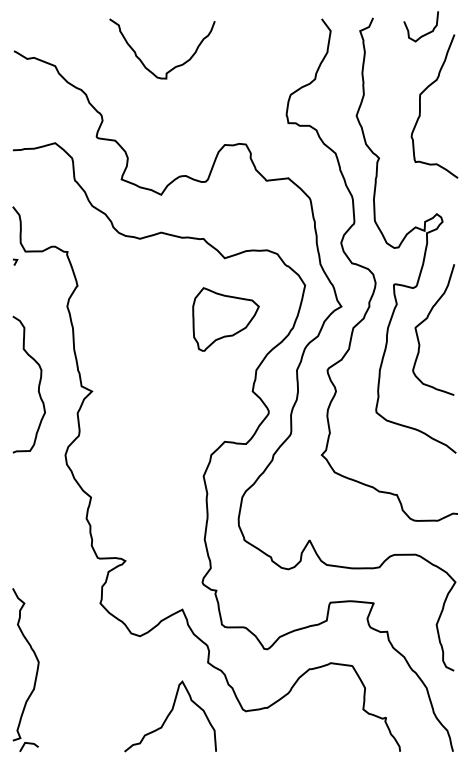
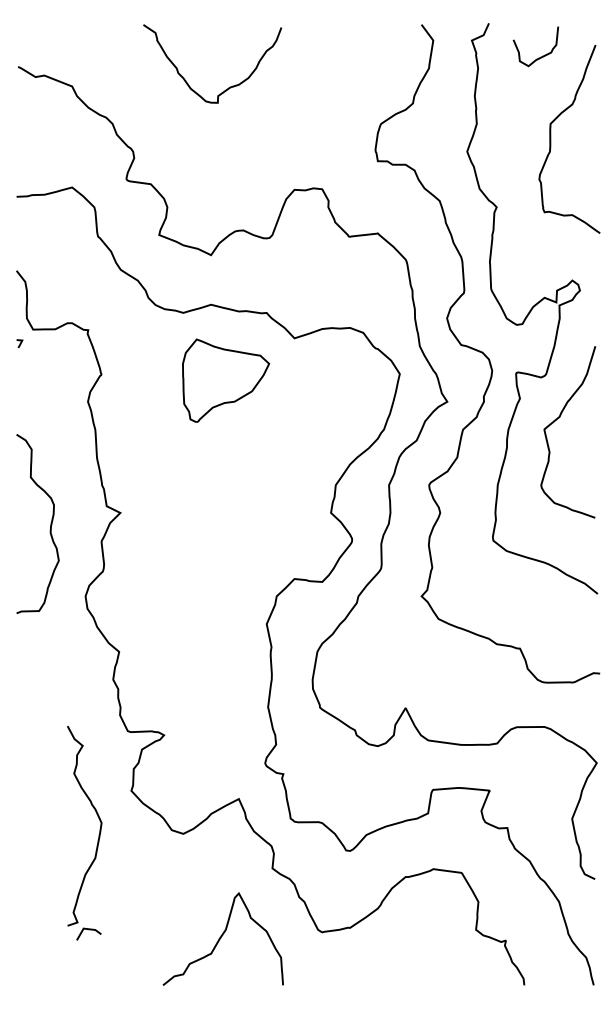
curve: (424, 34) -> (540, 56), moved
part: (226, 319) -> (226, 380), moved
curve: (38, 384) -> (50, 523), moved
part: (36, 671) -> (98, 834), moved

